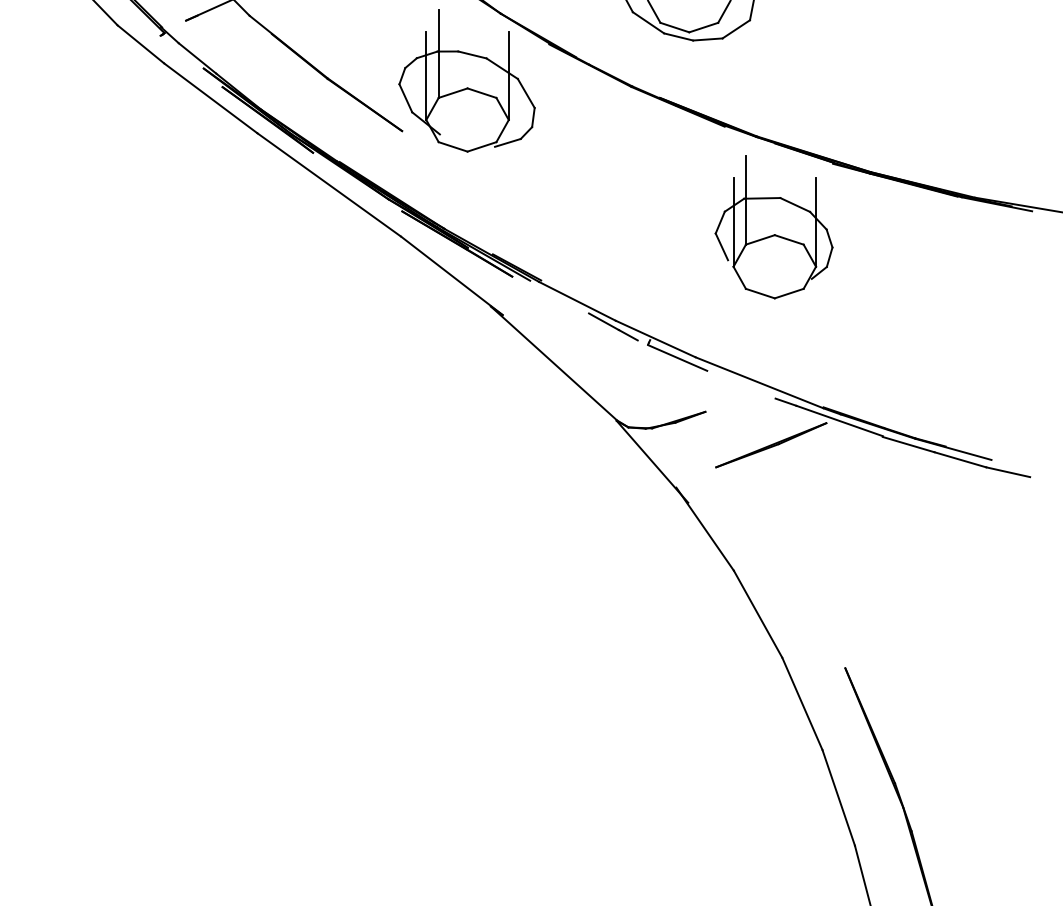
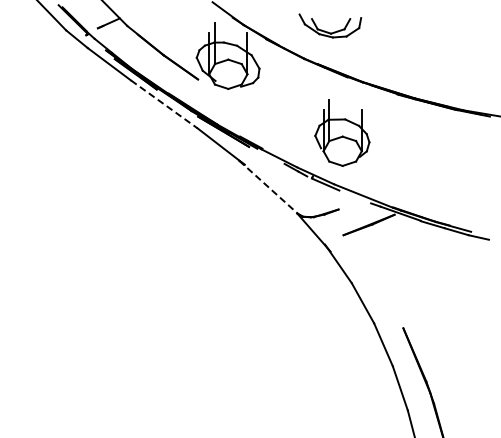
line: (329, 185) -> (164, 104), solid -> dashed
part: (774, 226) -> (342, 132), moved
line: (554, 364) -> (268, 187), solid -> dashed

